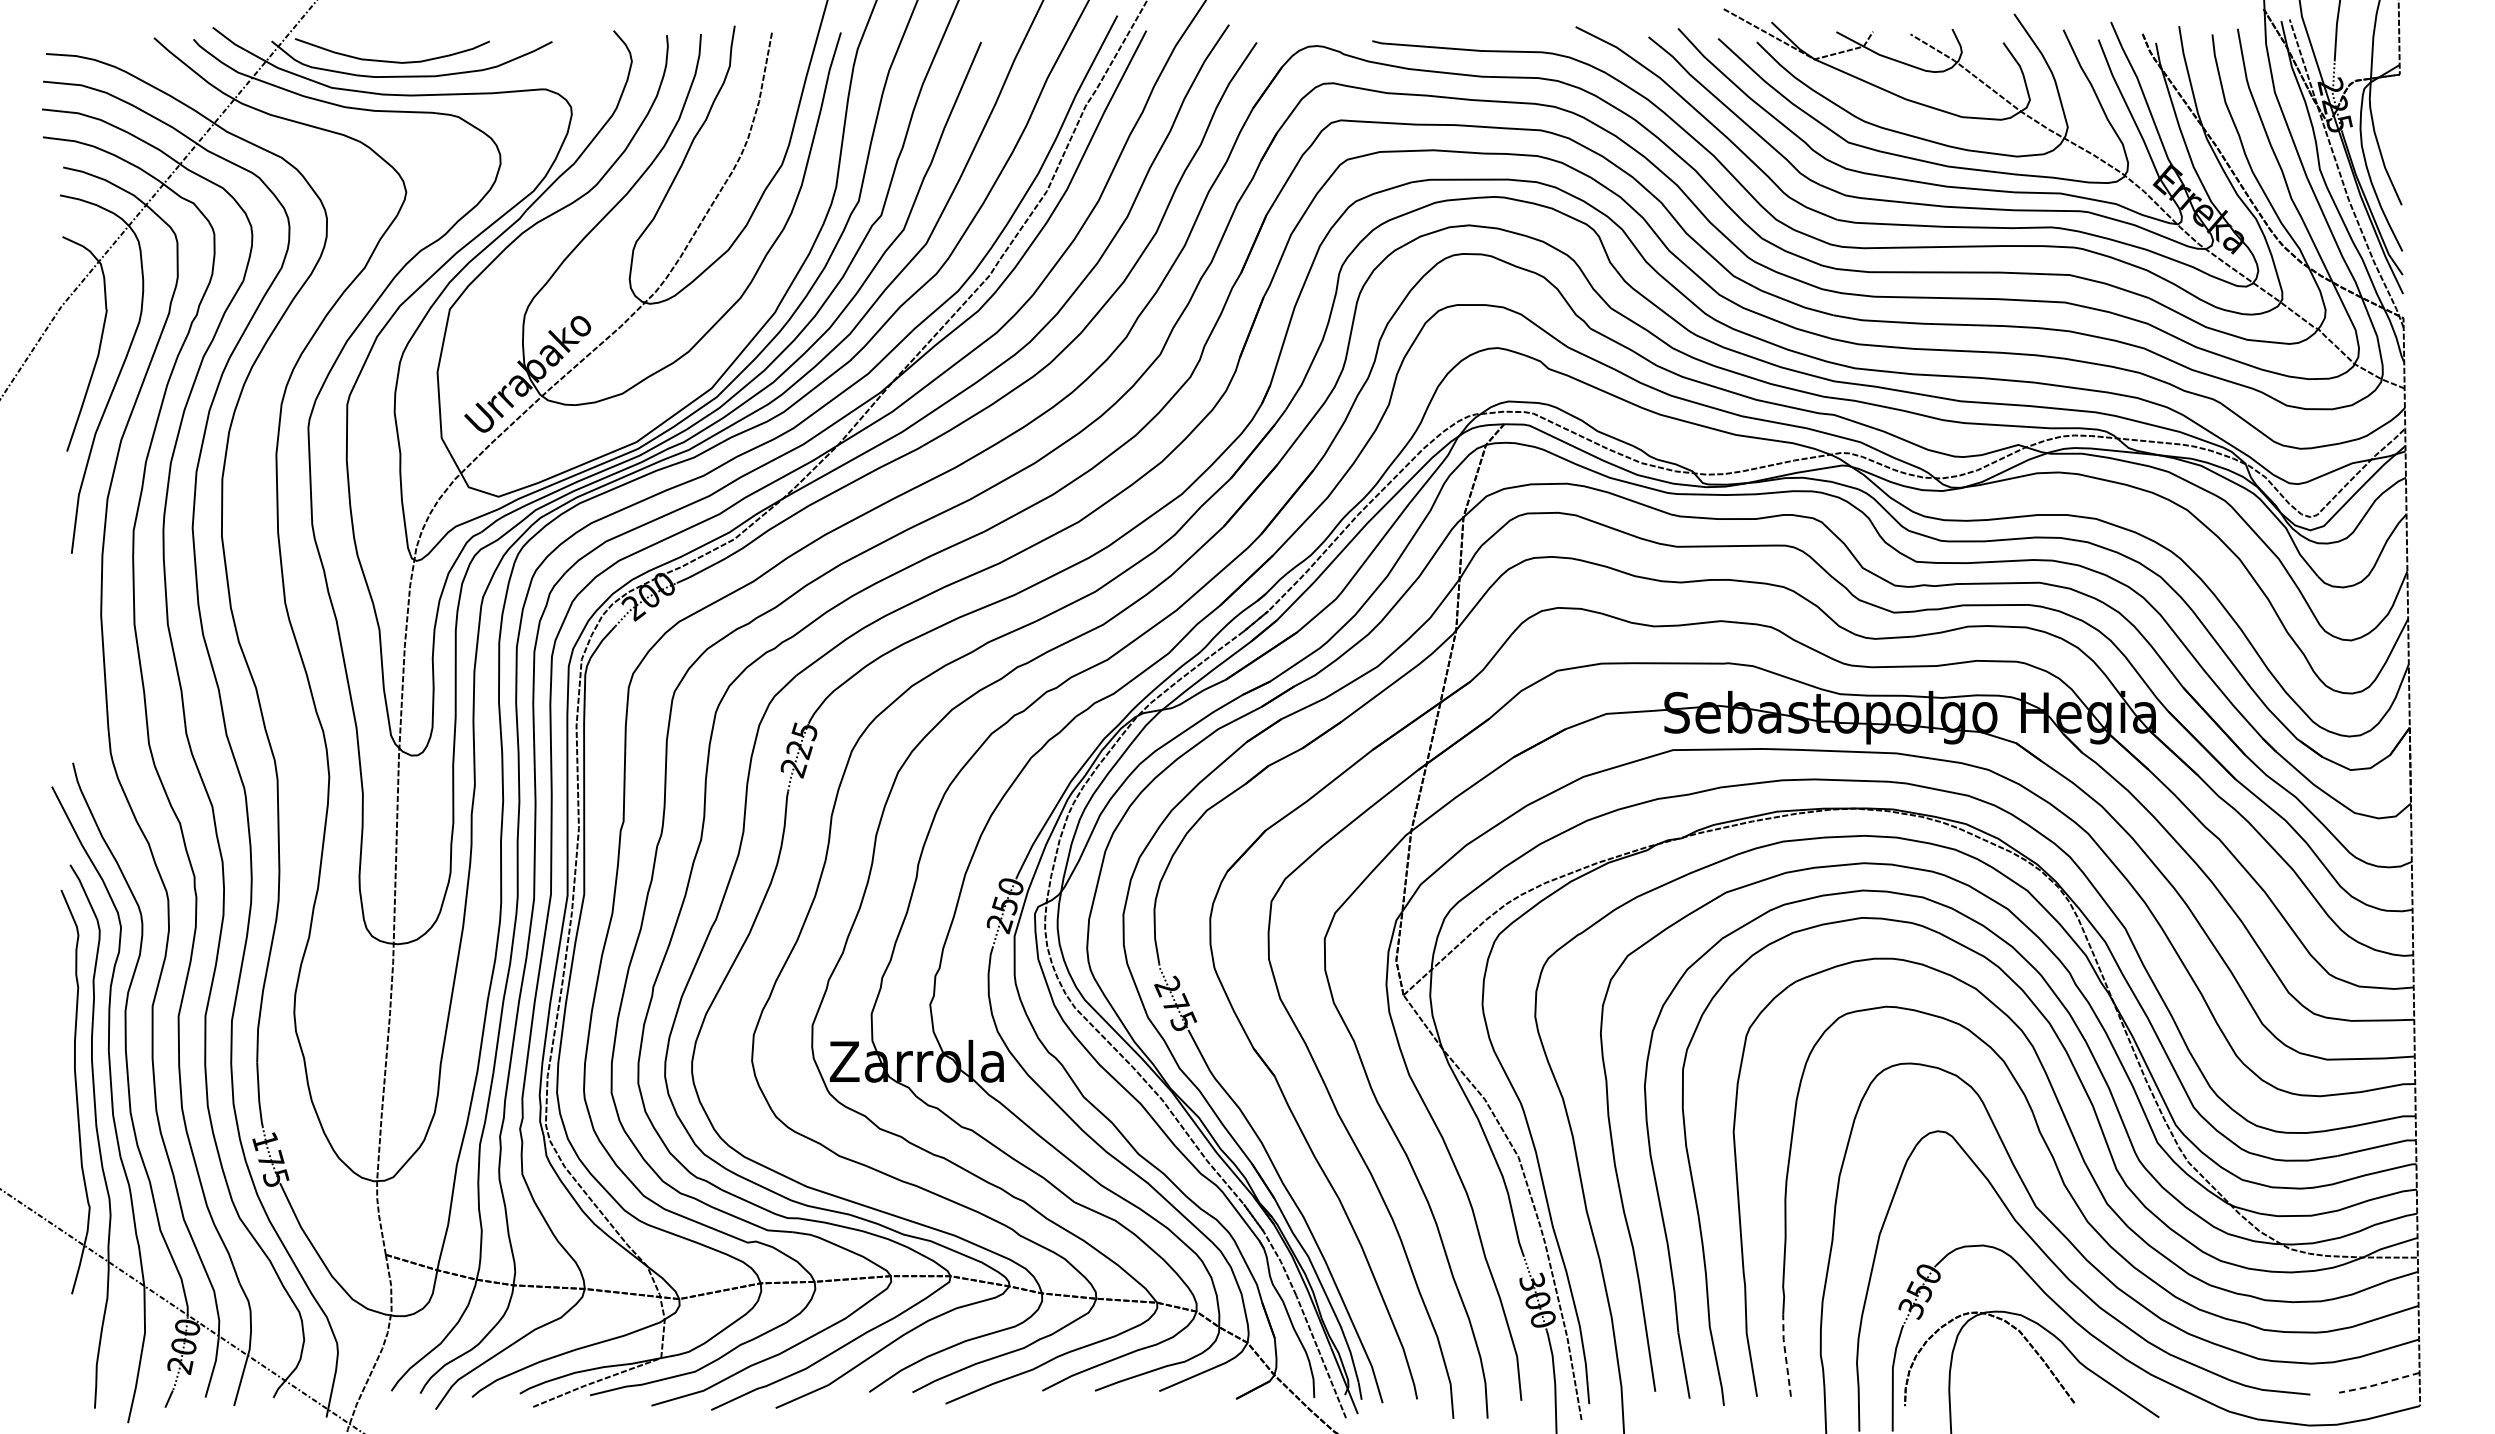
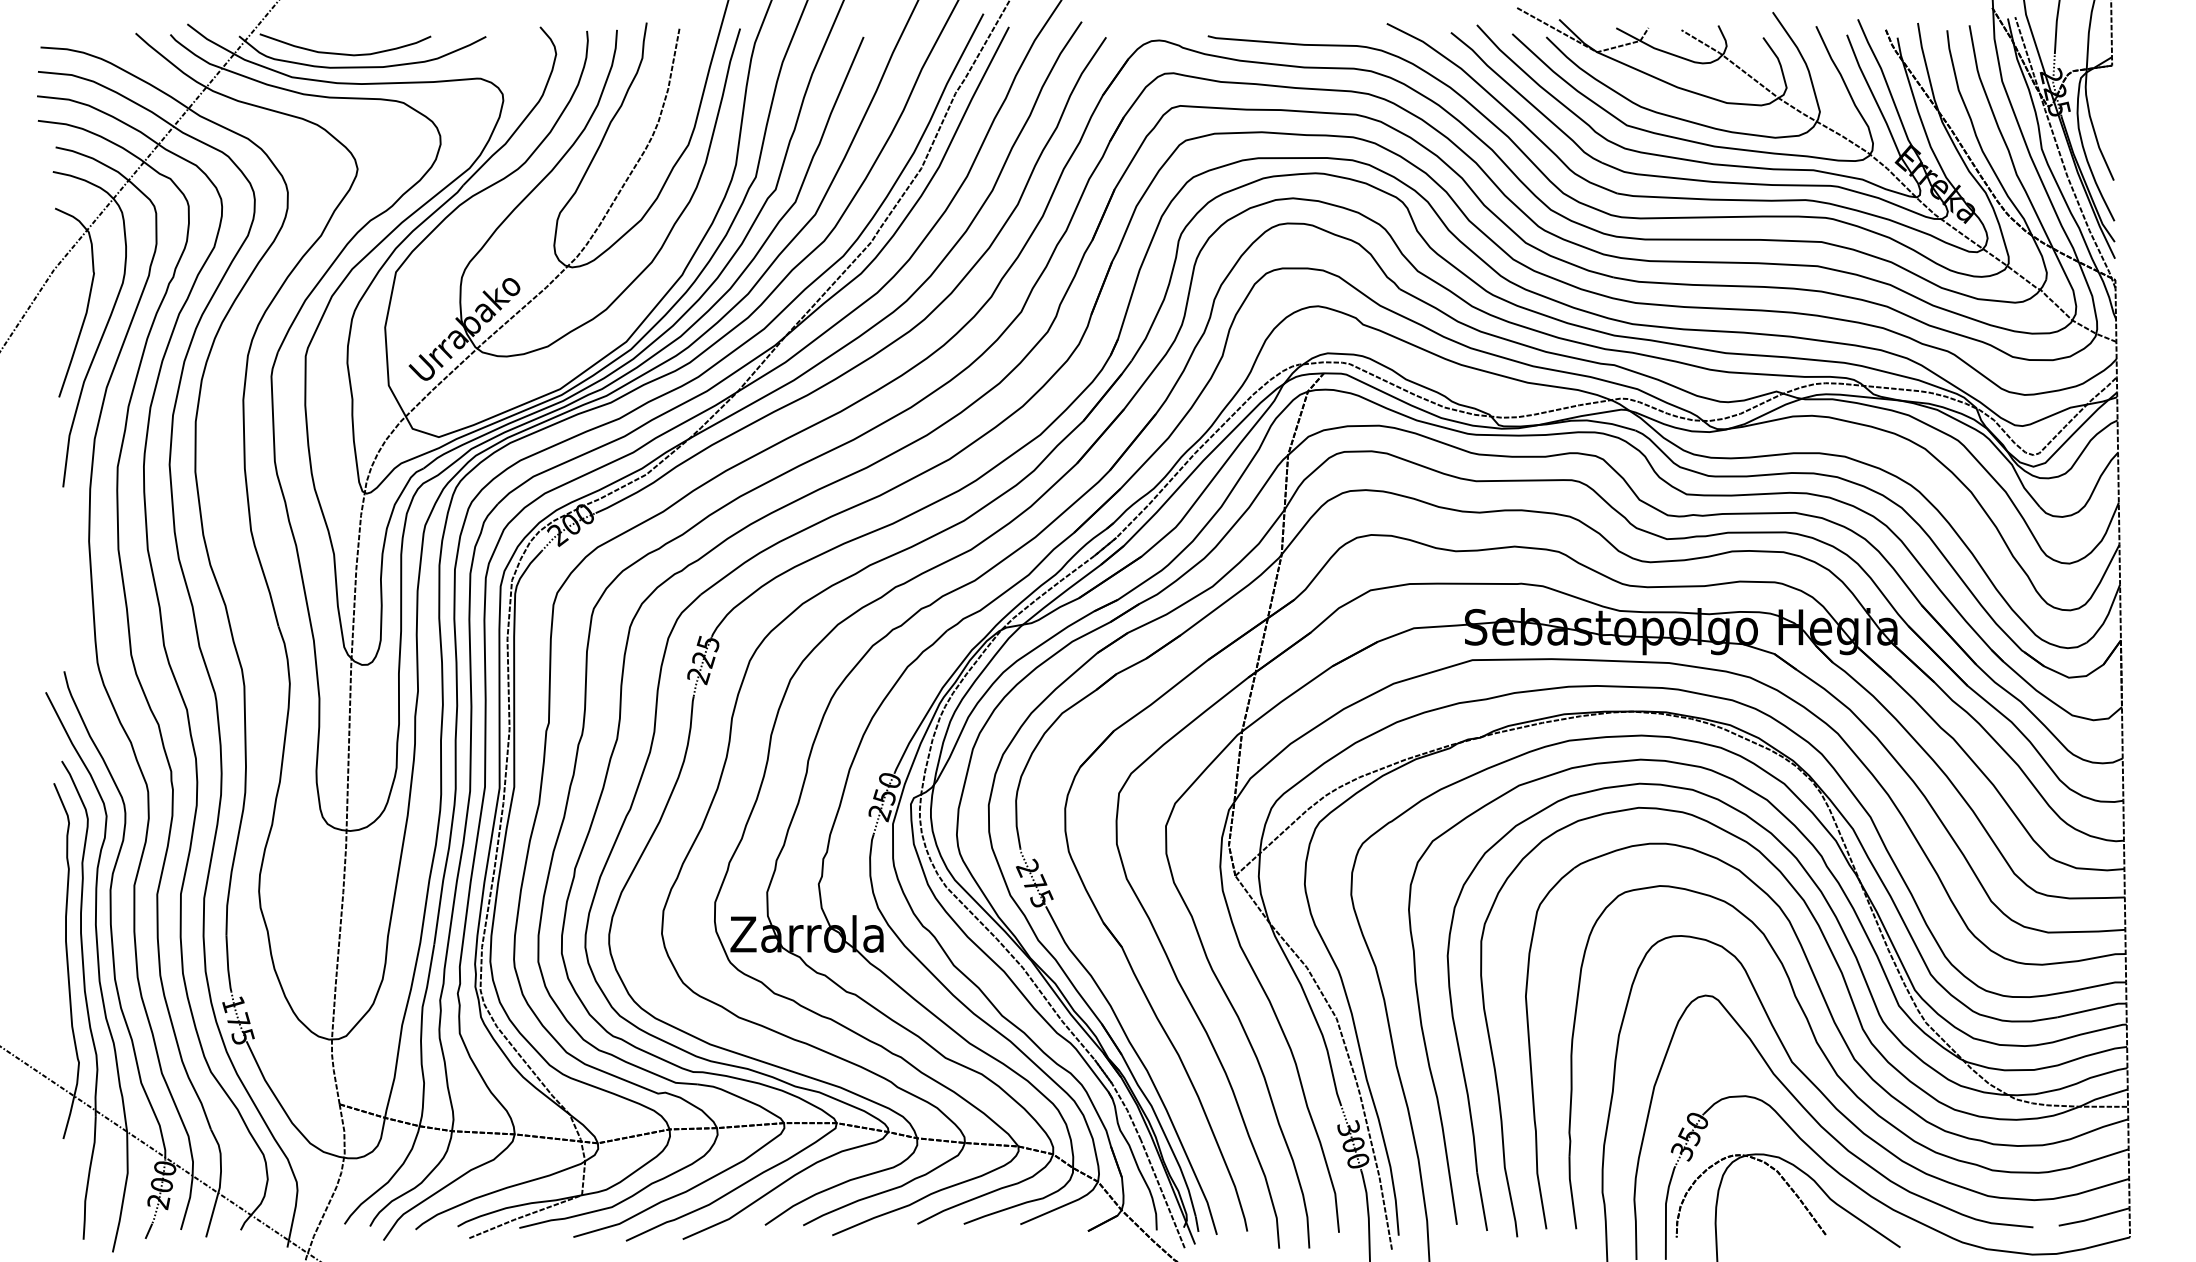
line: (1785, 1354) -> (1571, 1192), dashed -> solid
line: (2378, 1384) -> (2093, 1218), dashed -> solid

